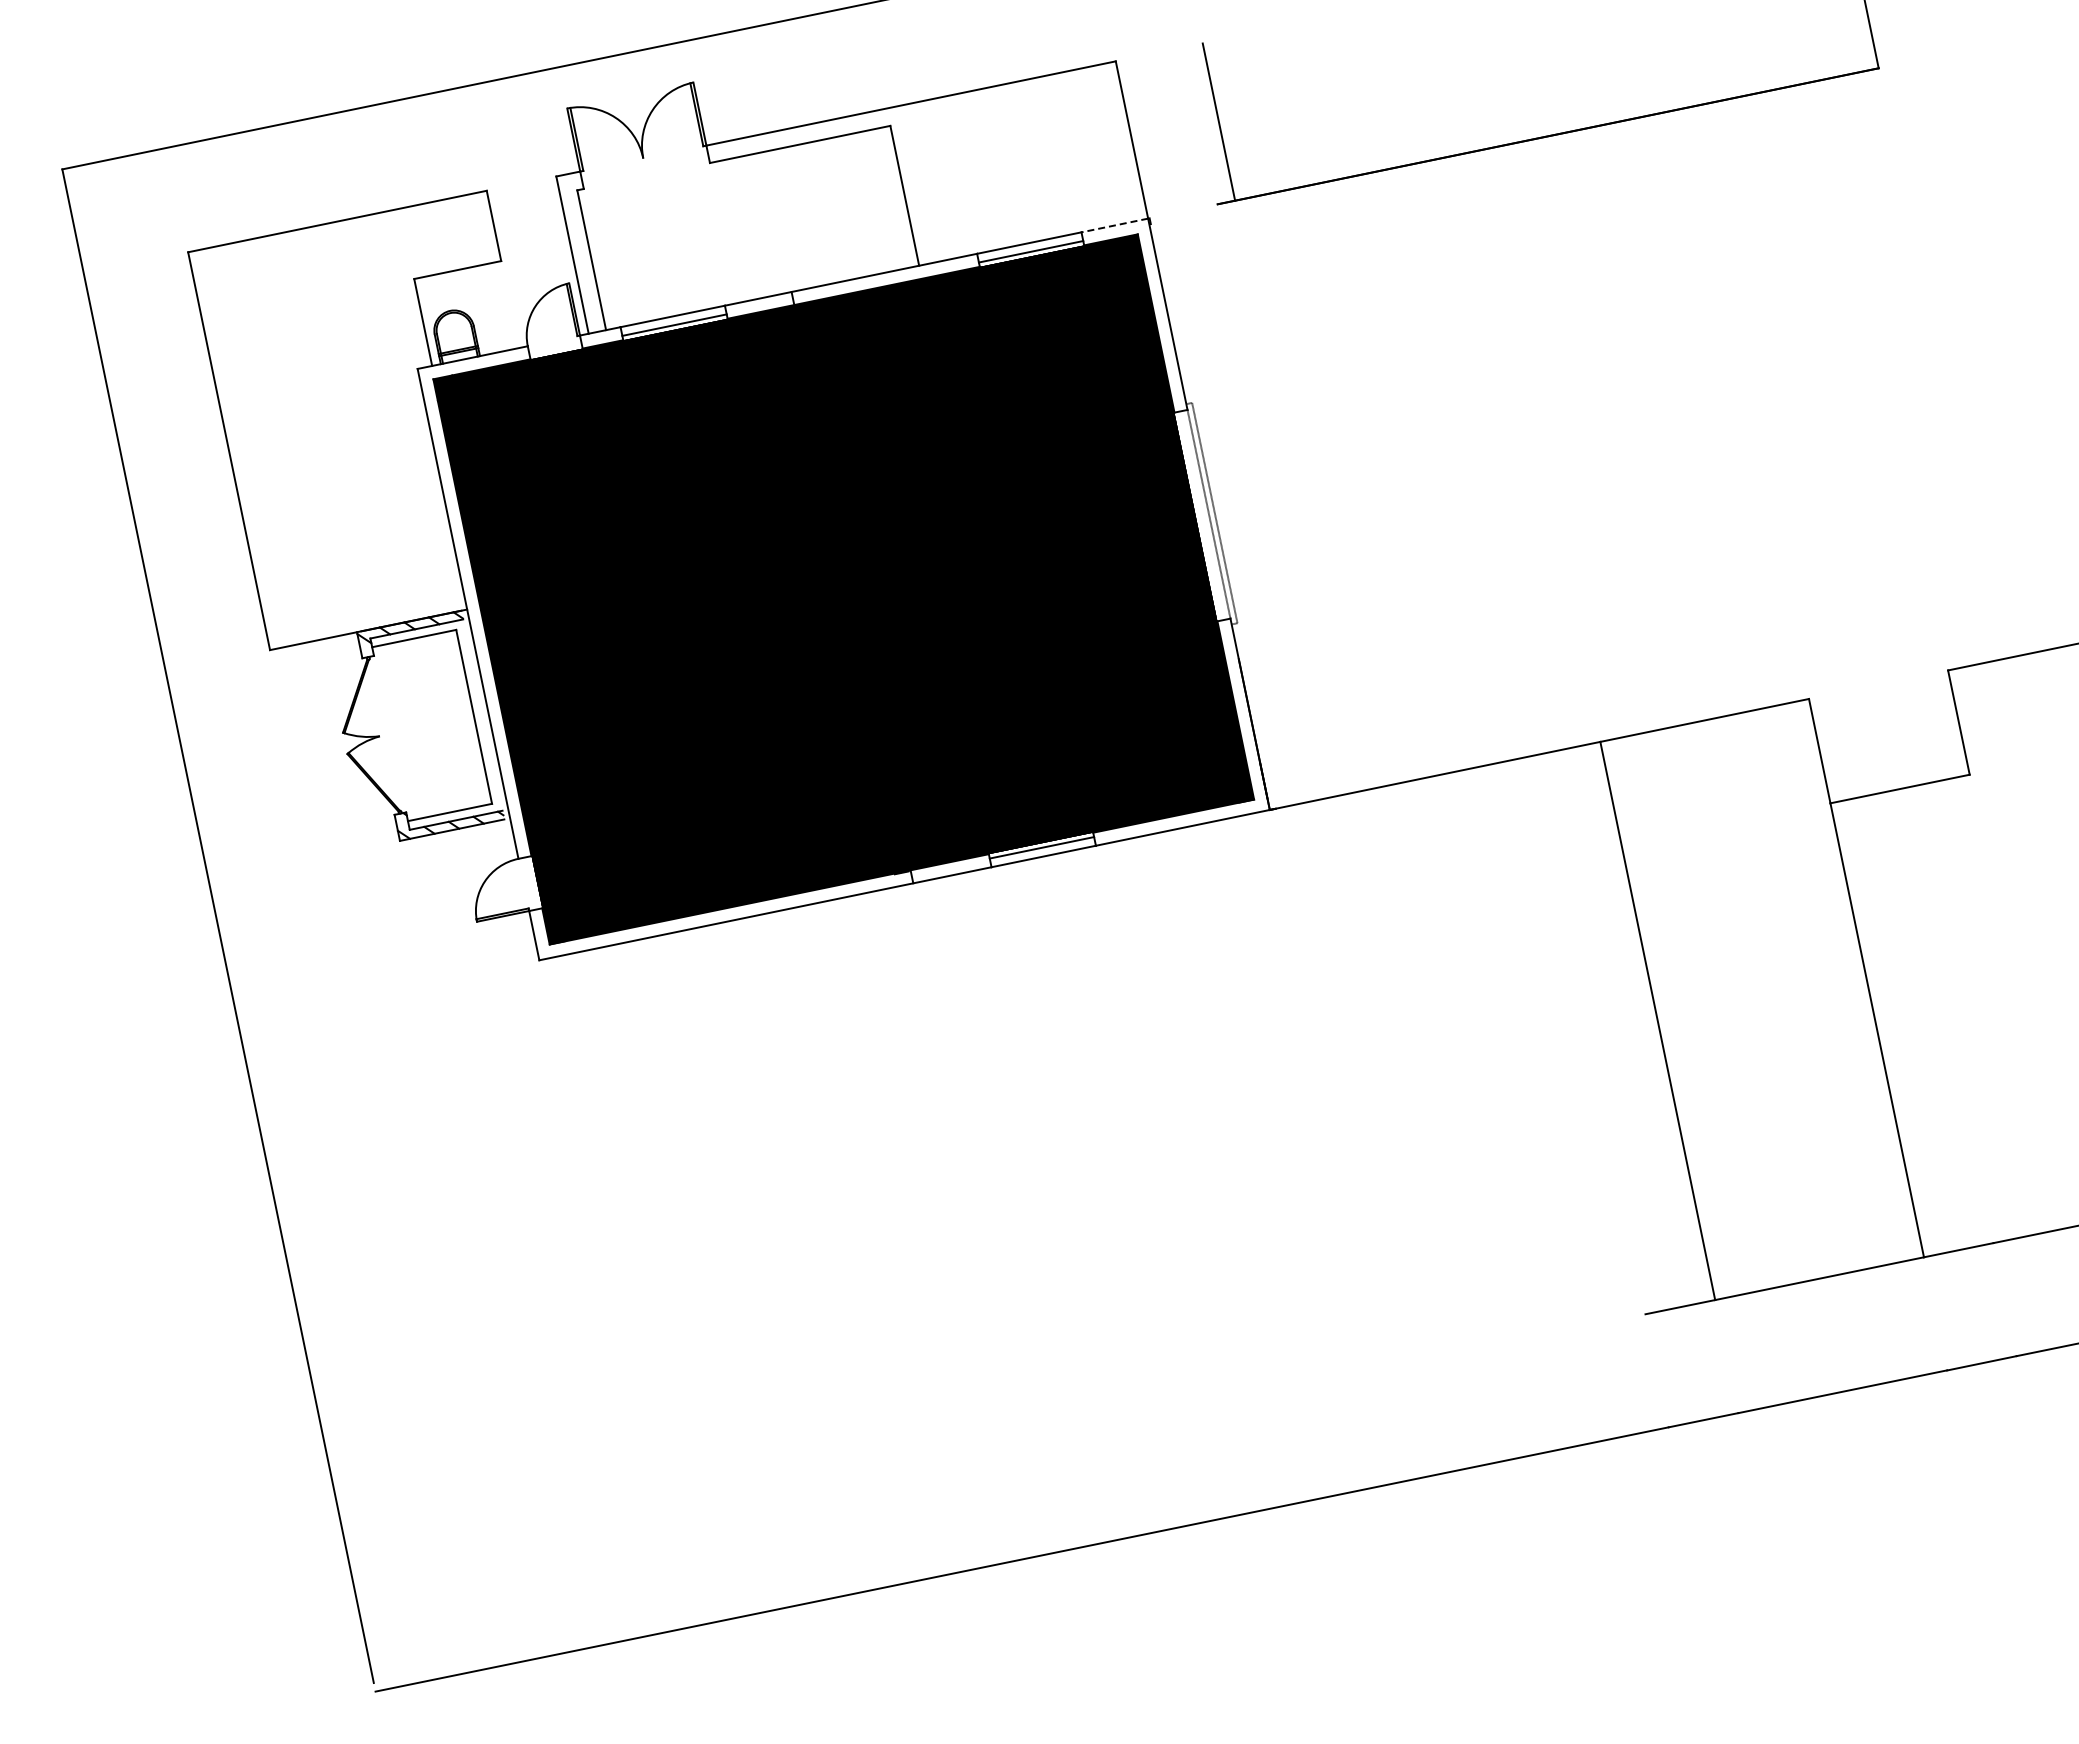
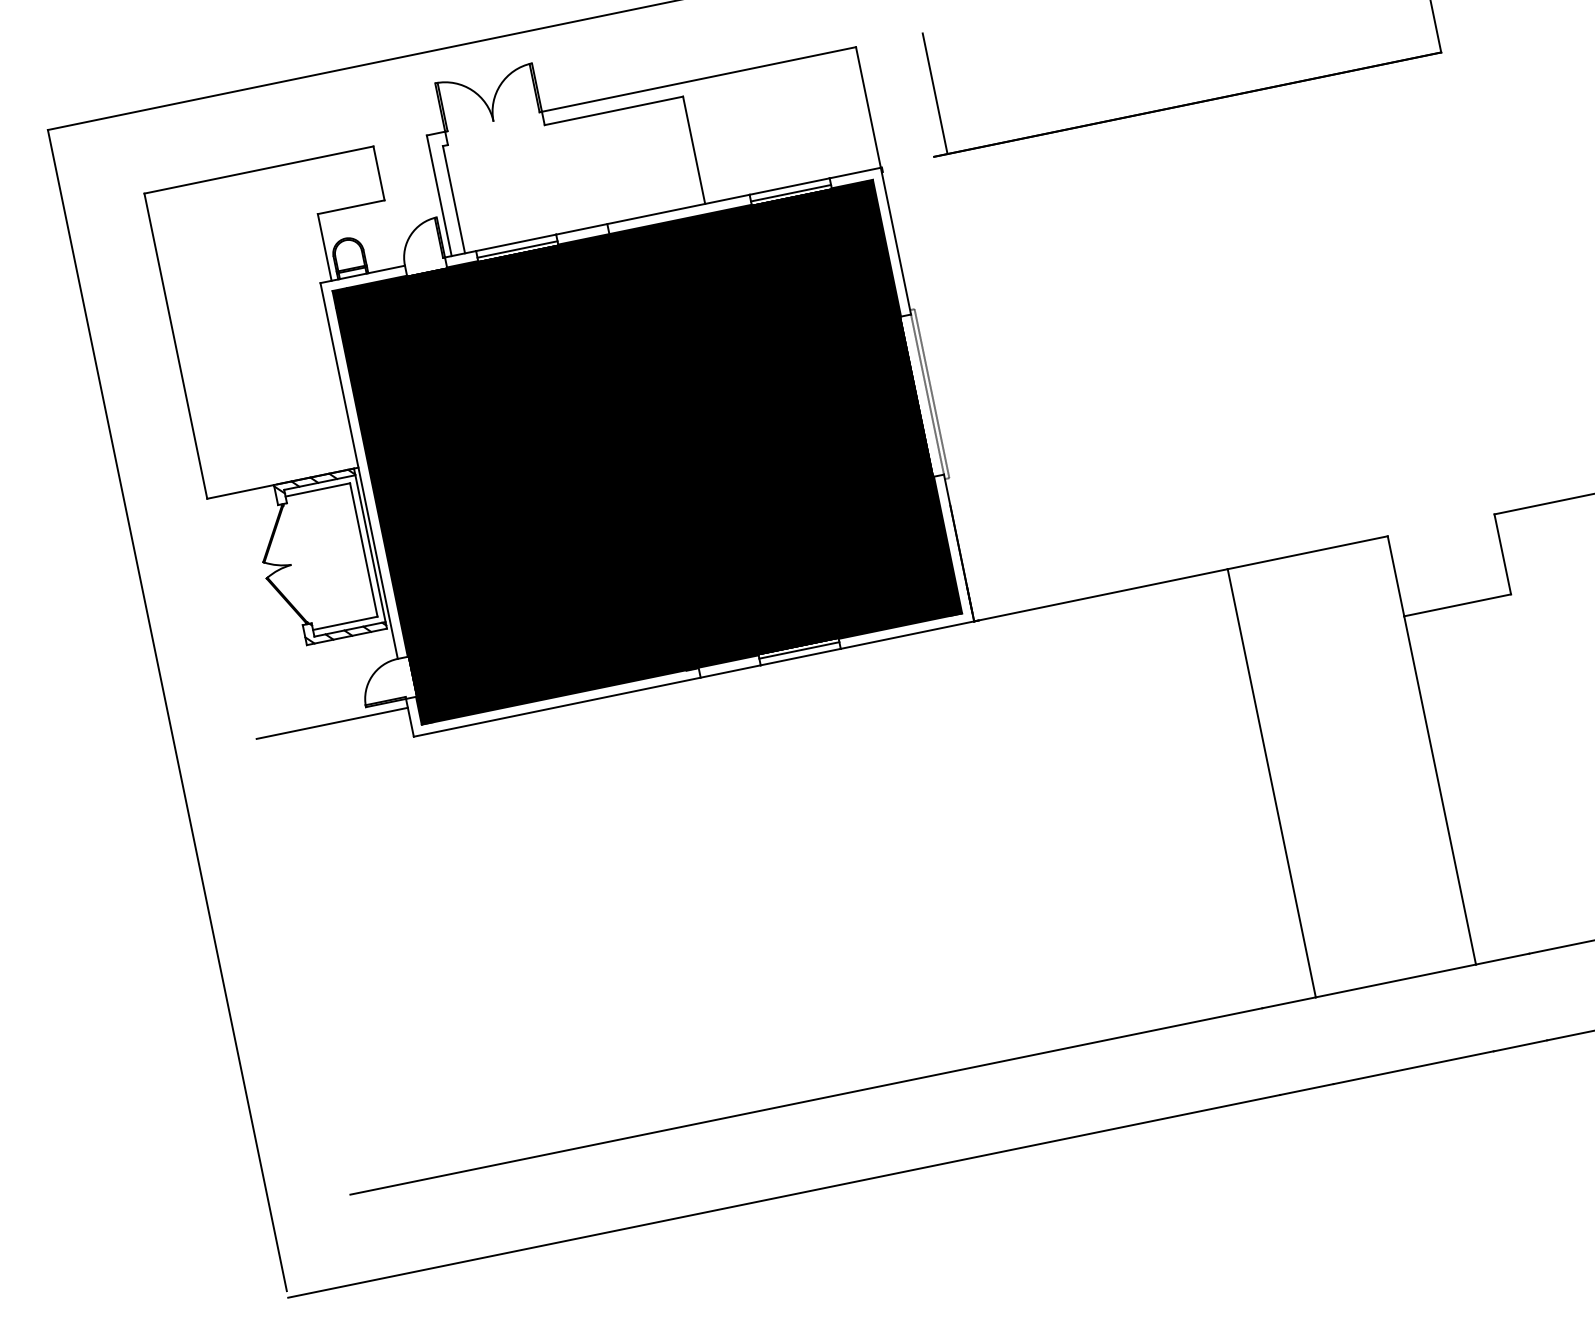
line: (1114, 225) -> (855, 173), dashed -> solid
line: (482, 714) -> (370, 548), added
line: (432, 942) -> (331, 723), added
line: (1050, 1435) -> (805, 1101), added

